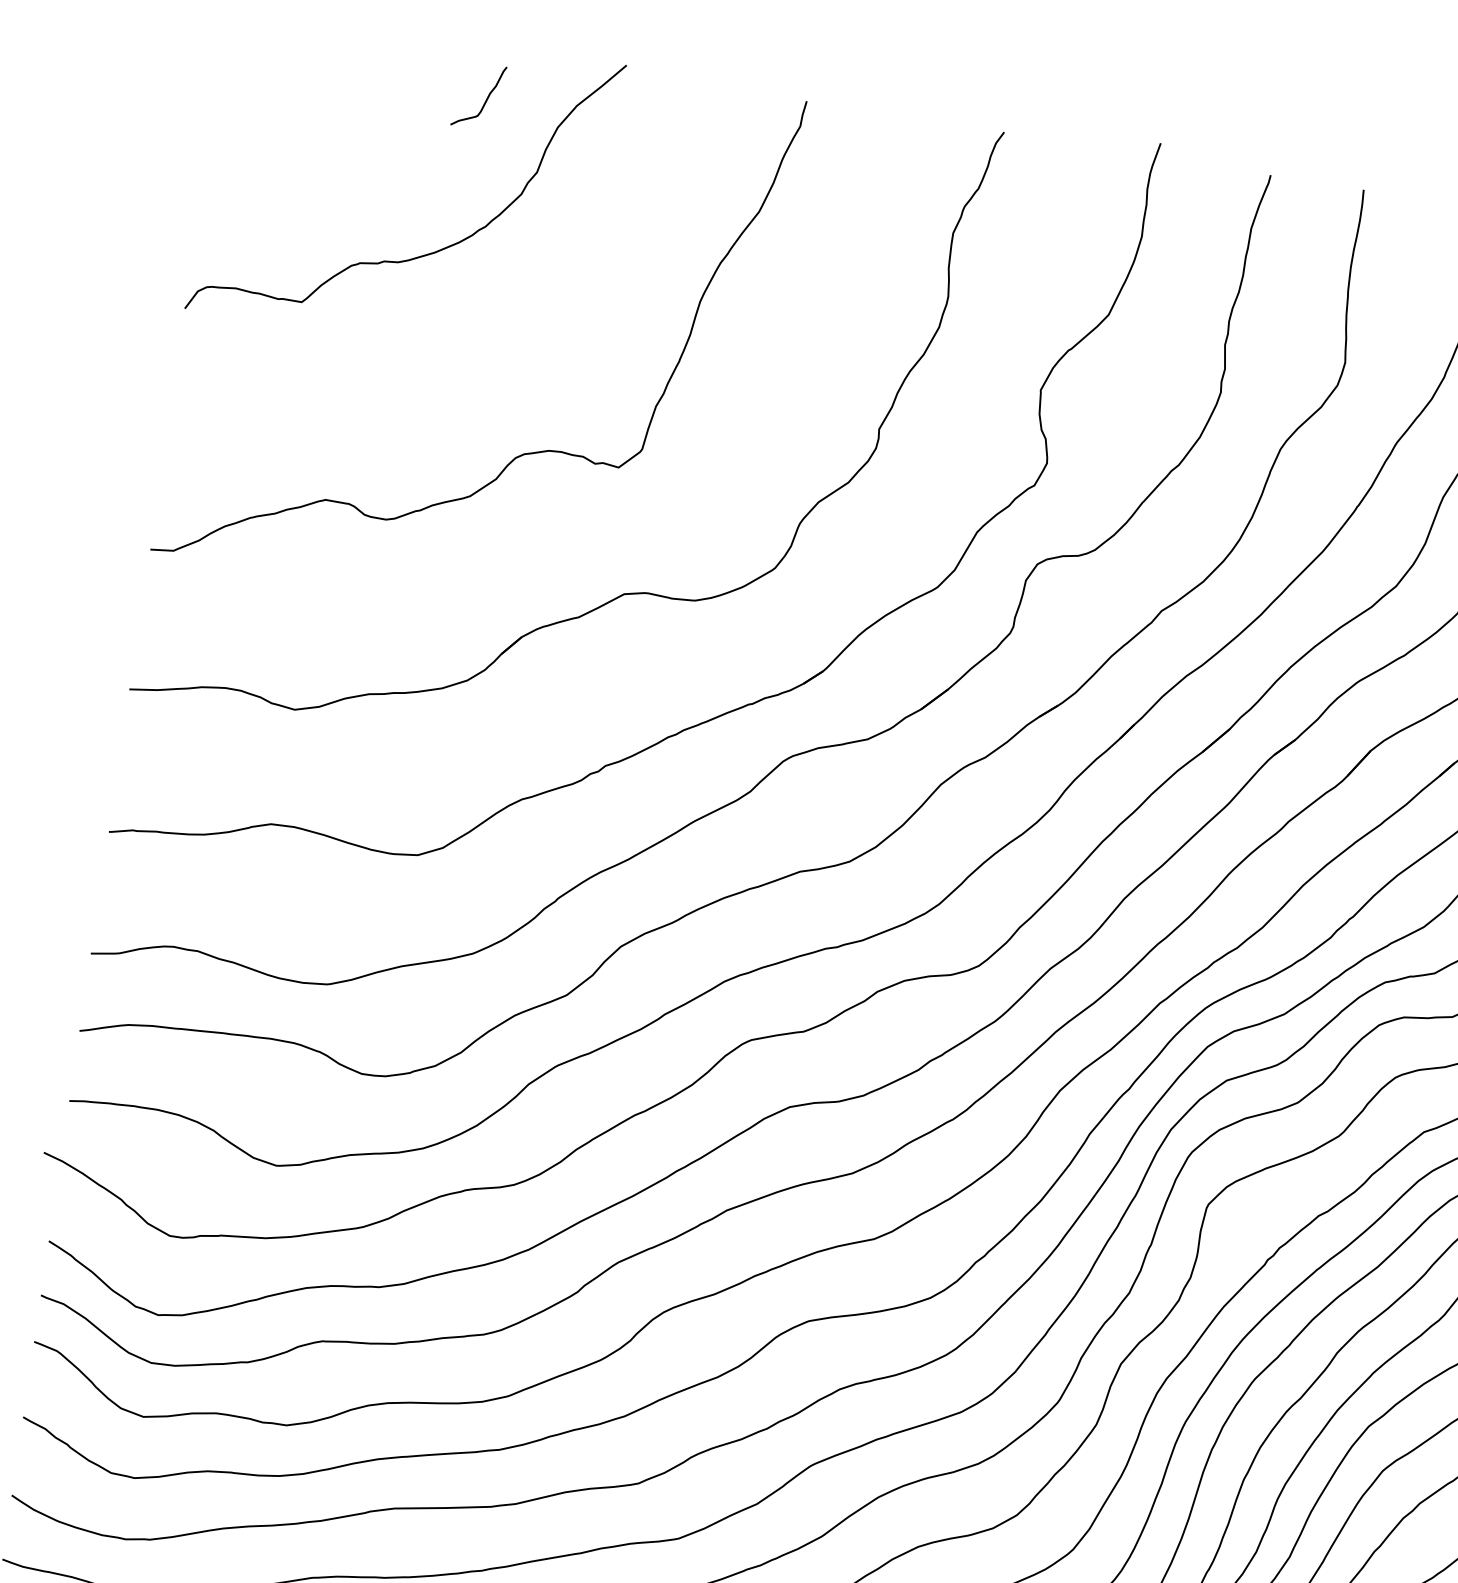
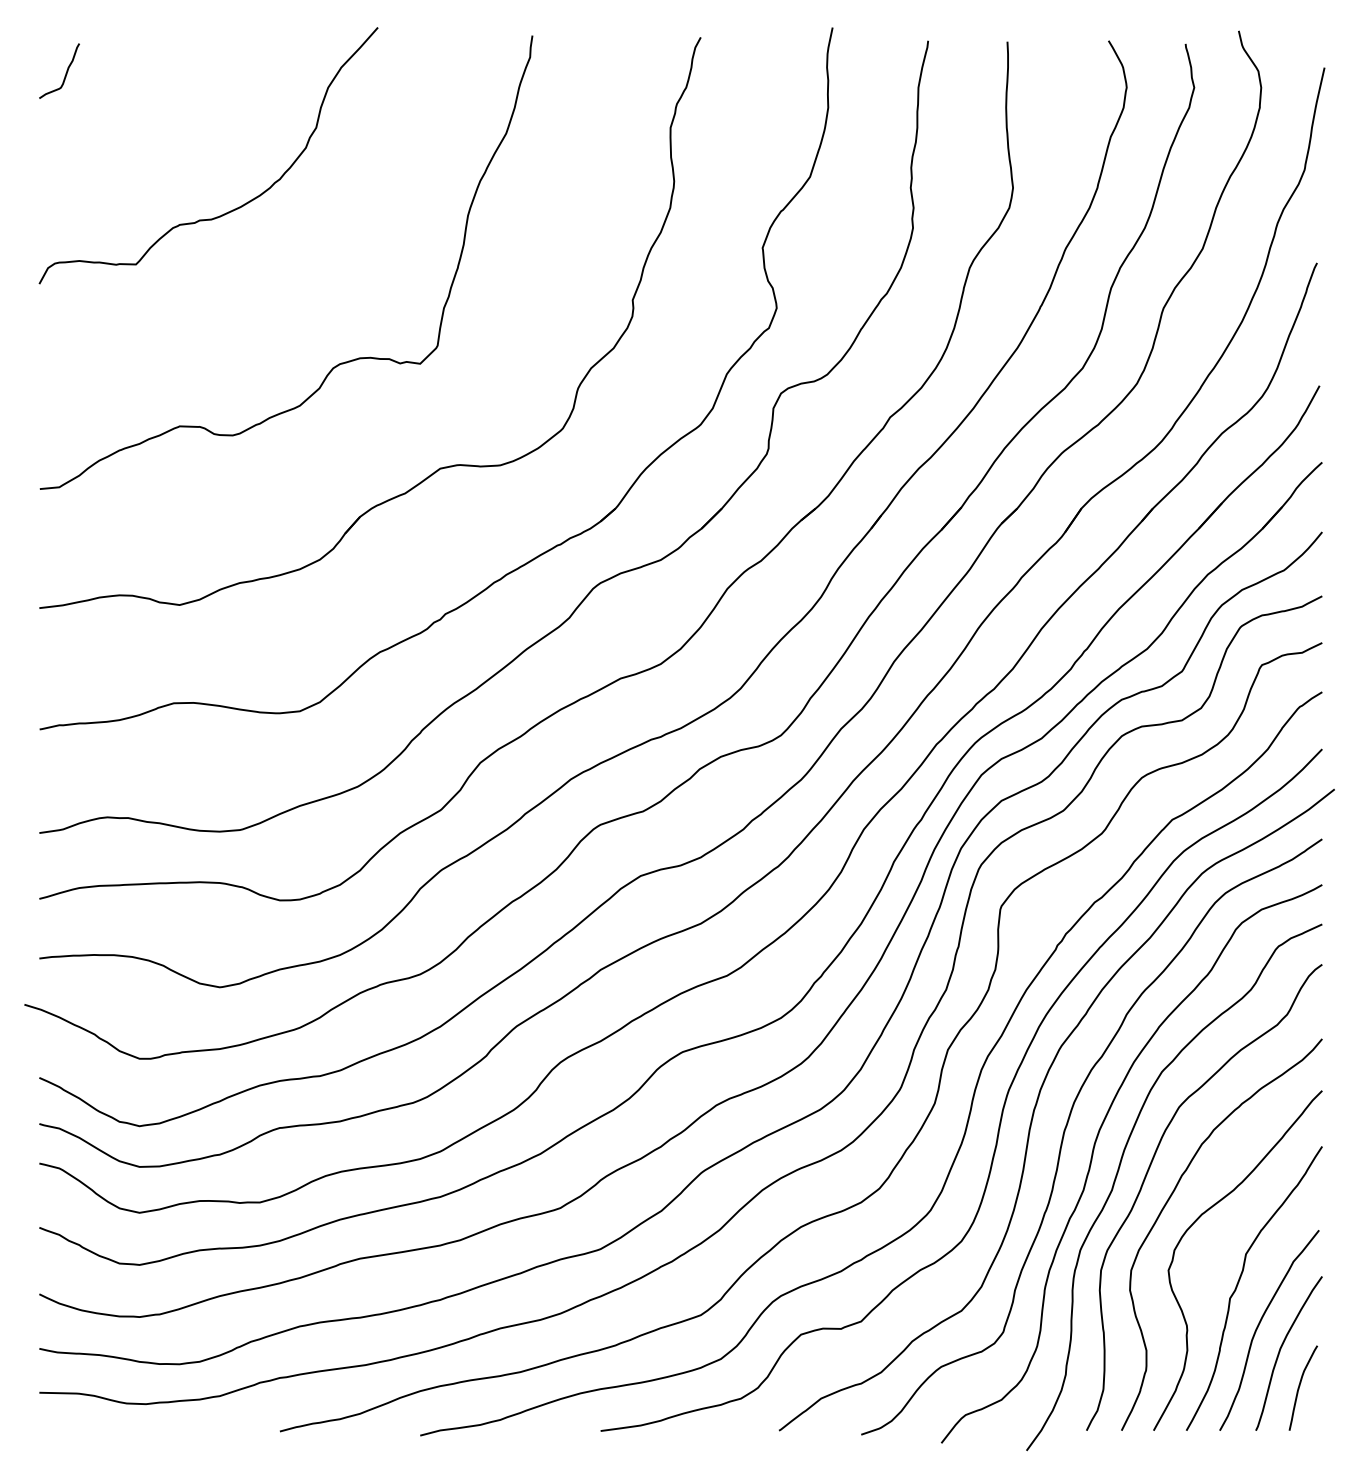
curve: (485, 99) -> (65, 73), moved

